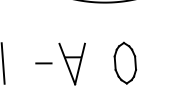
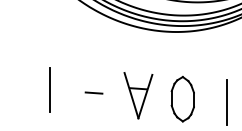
part: (73, 63) -> (138, 95), moved
line: (166, 63) -> (227, 102), added

